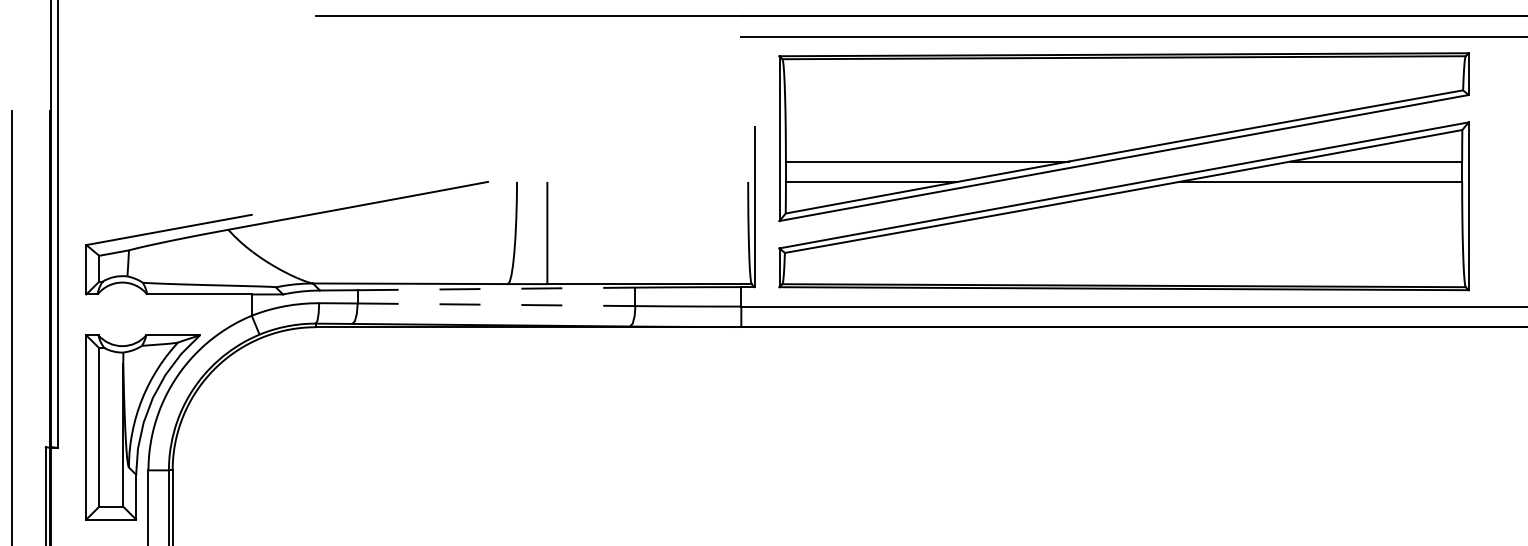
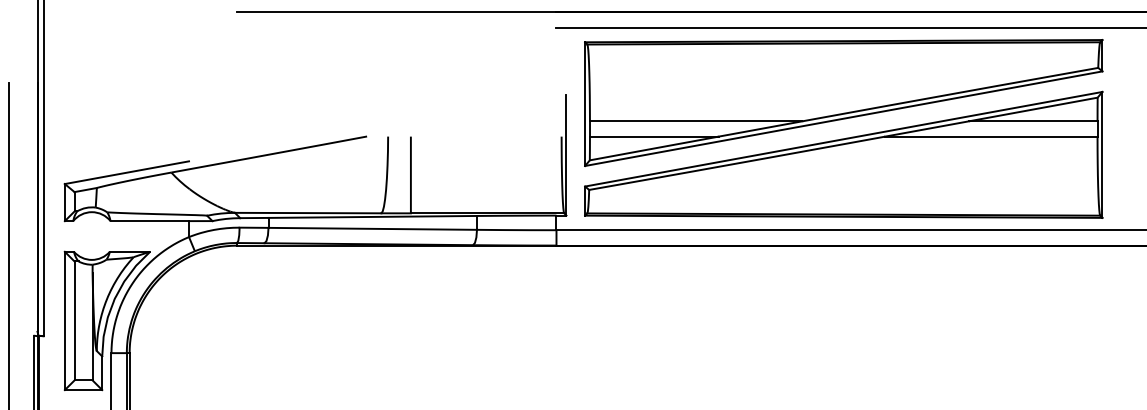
line: (496, 288) -> (372, 216), dashed -> solid
line: (496, 304) -> (372, 228), dashed -> solid

